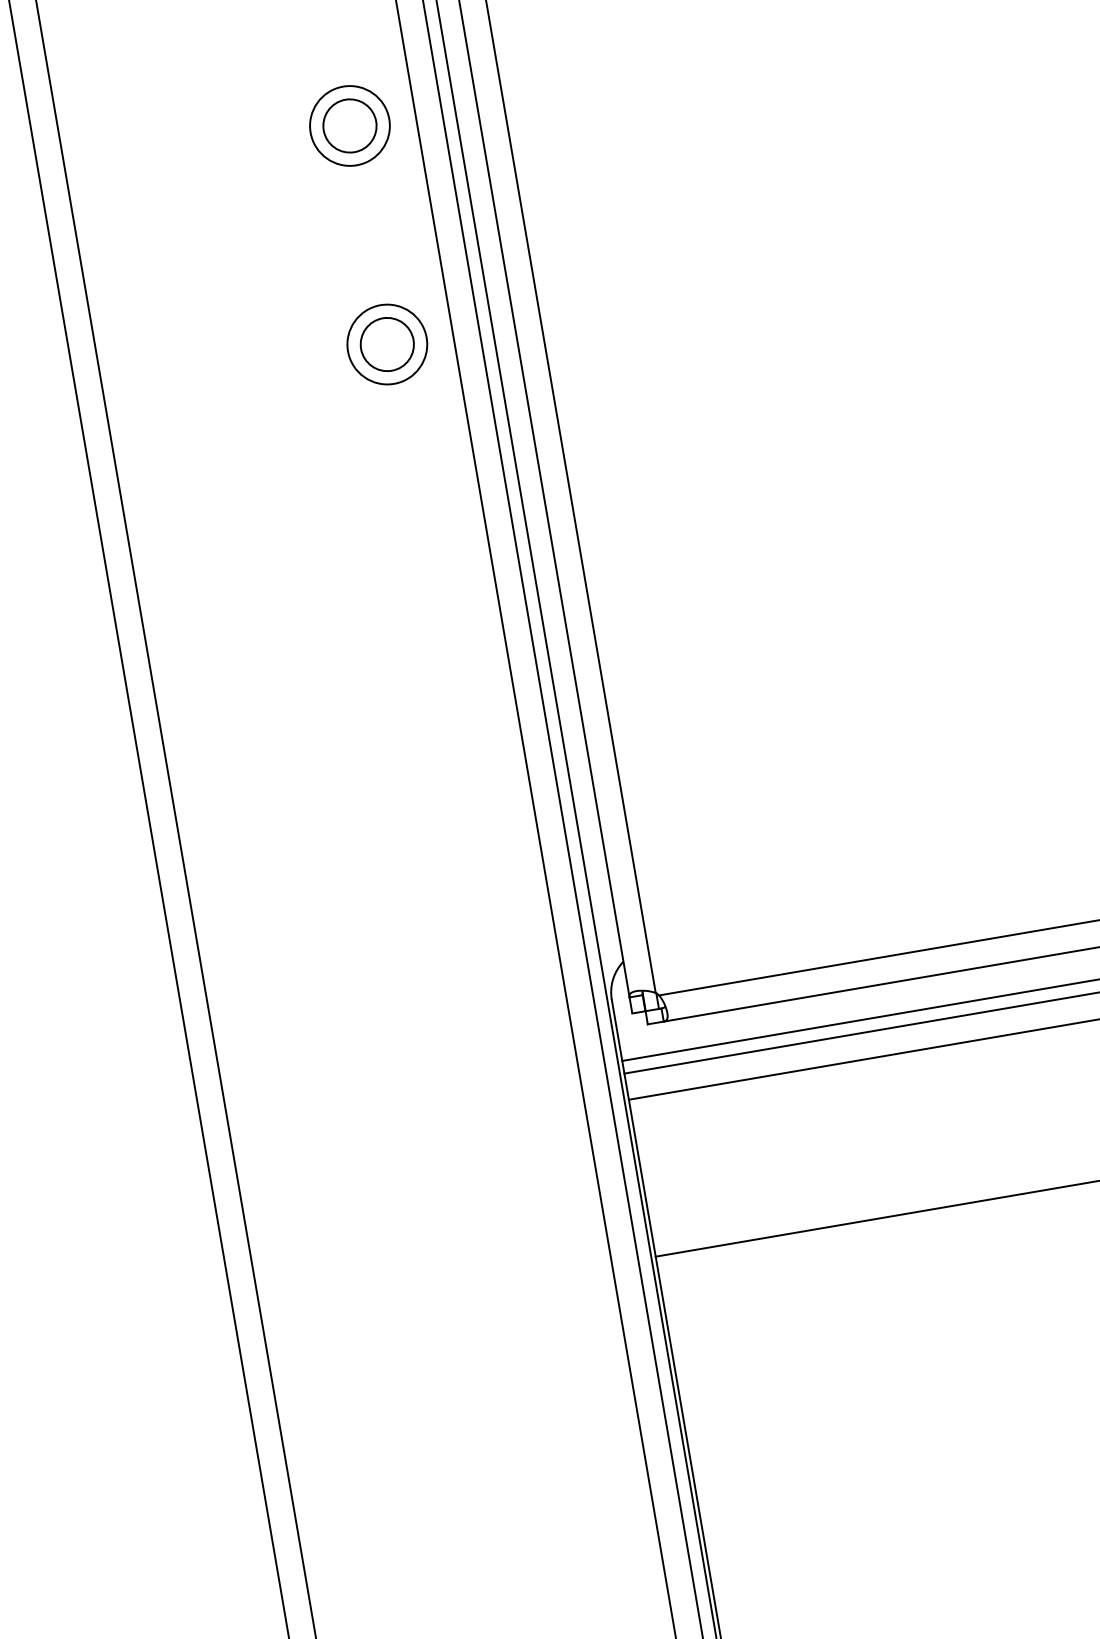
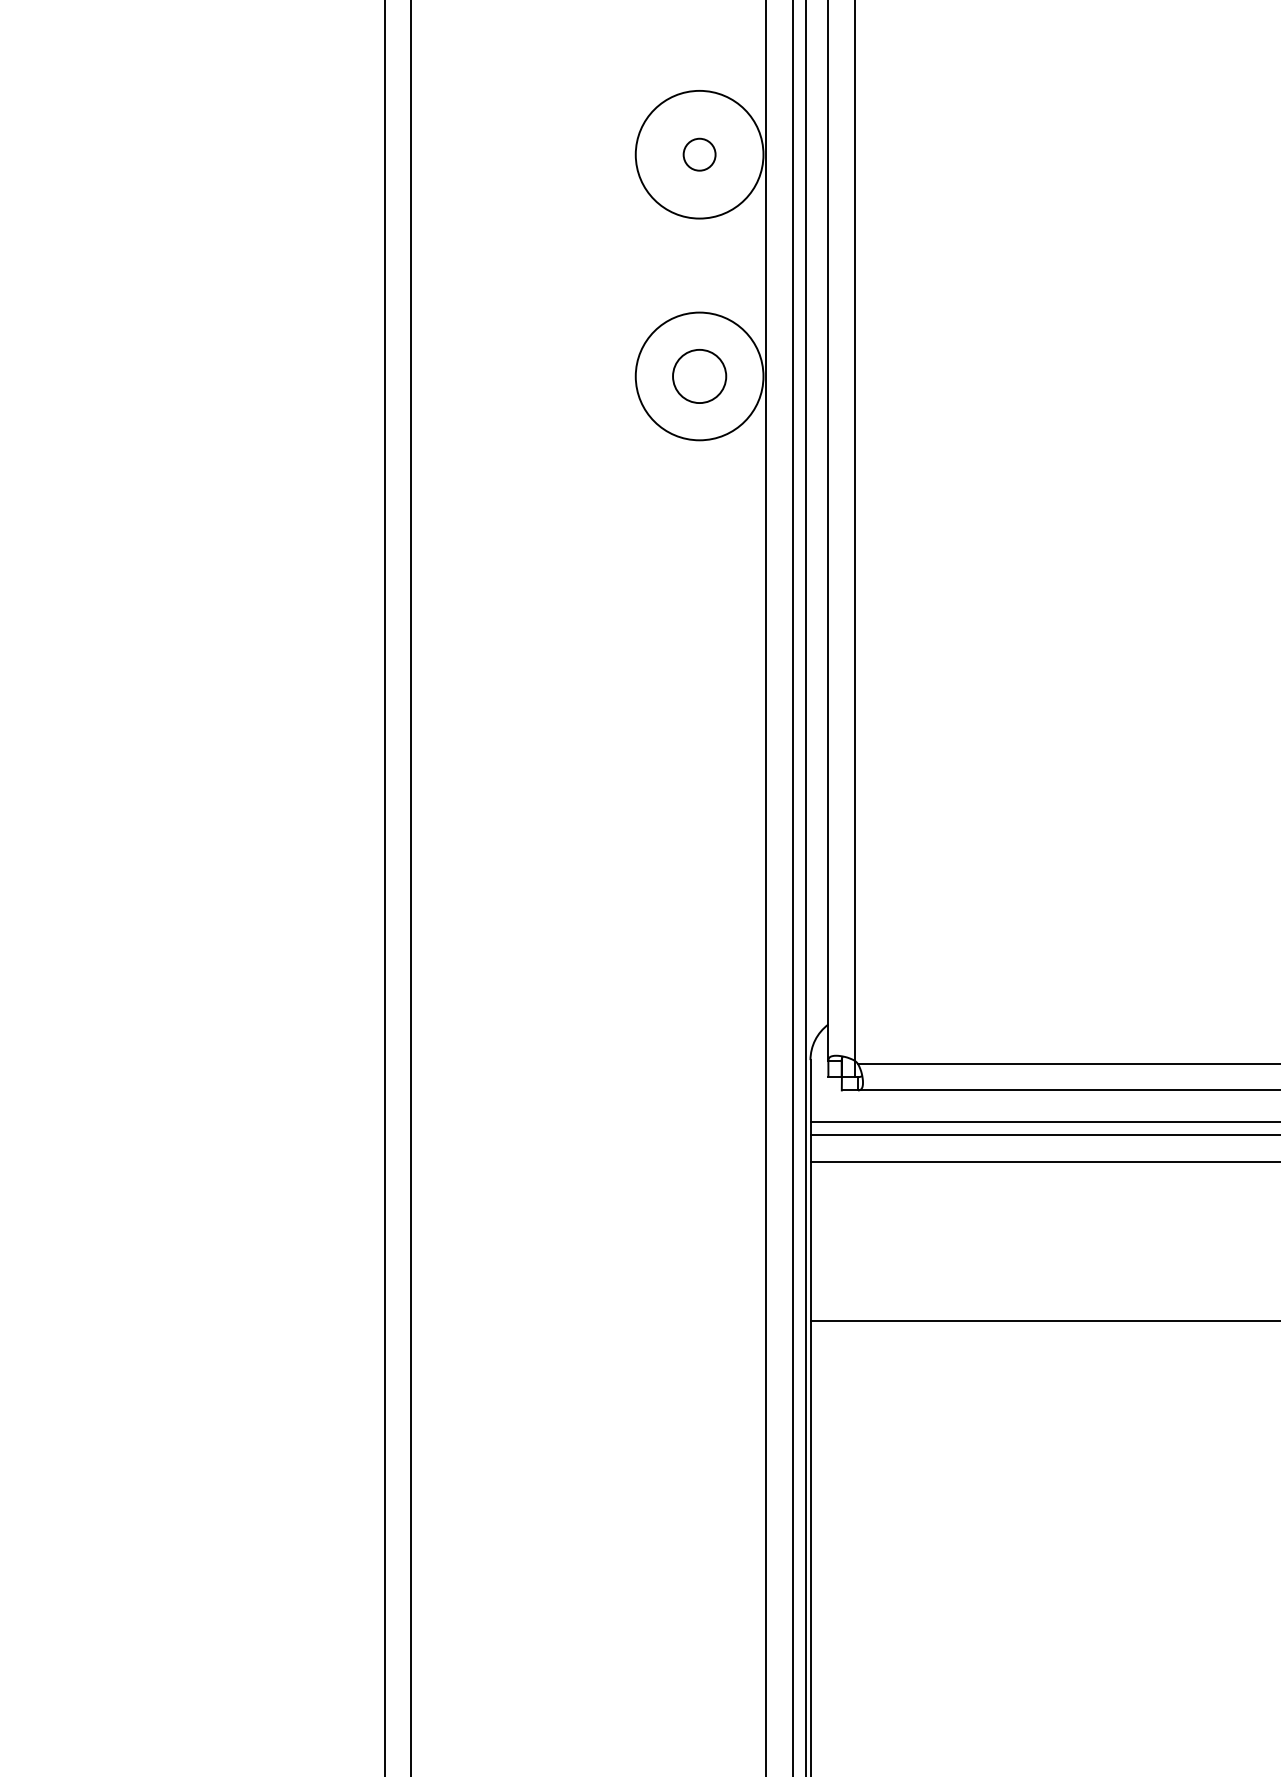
circle: (349, 125) -> (699, 154), size x0.6
circle: (349, 125) -> (699, 154), size x1.6
circle: (387, 344) -> (699, 376), size x1.6

